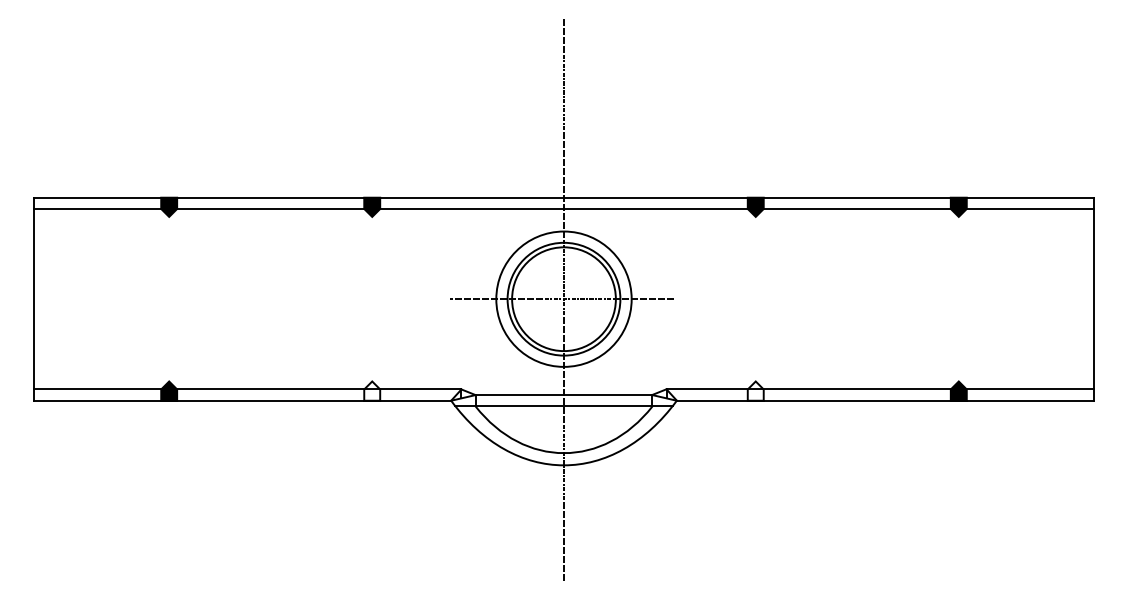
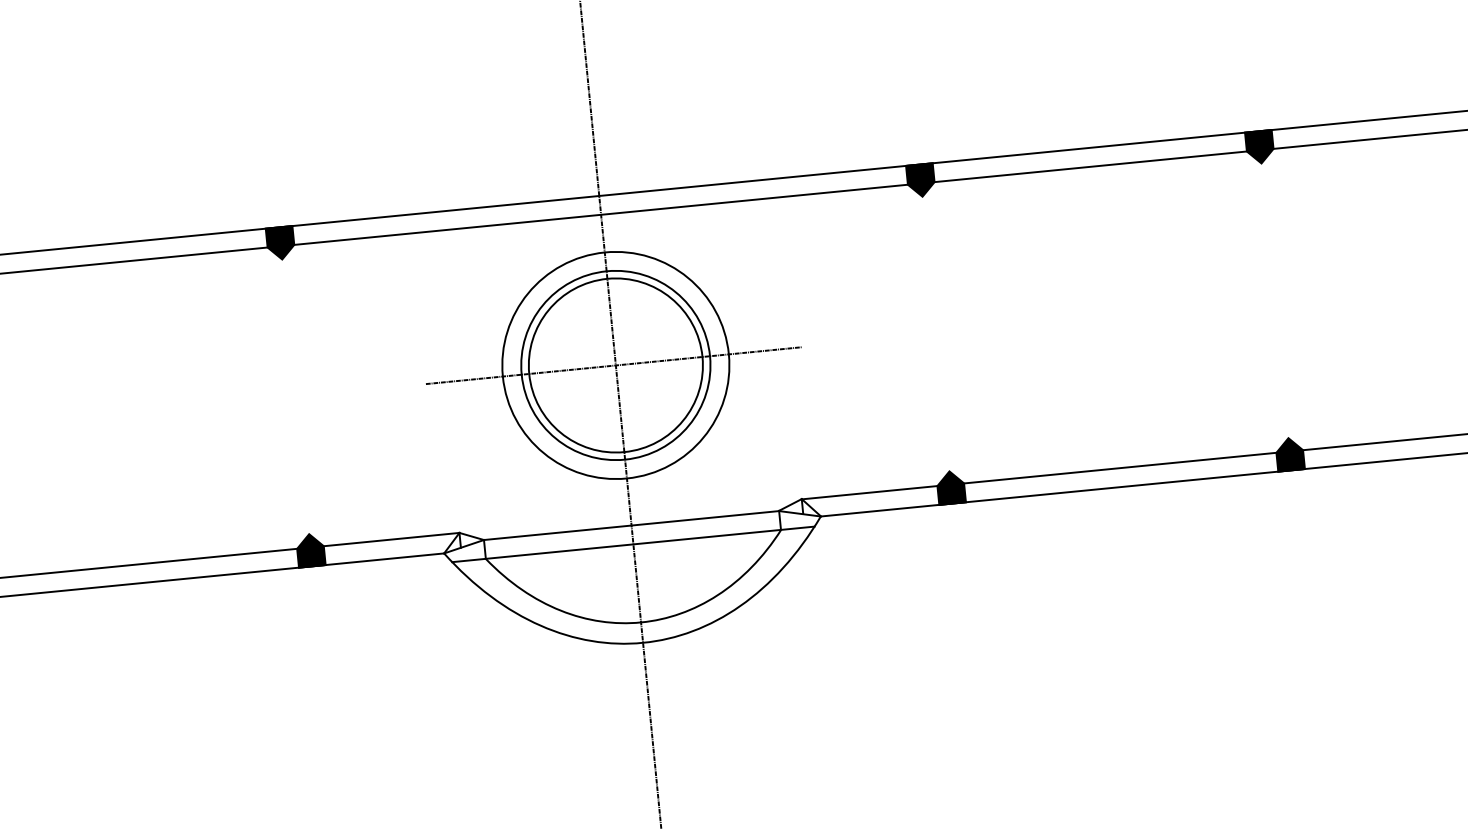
fill: (372, 390) -> (311, 549), added
fill: (755, 390) -> (950, 486), added

